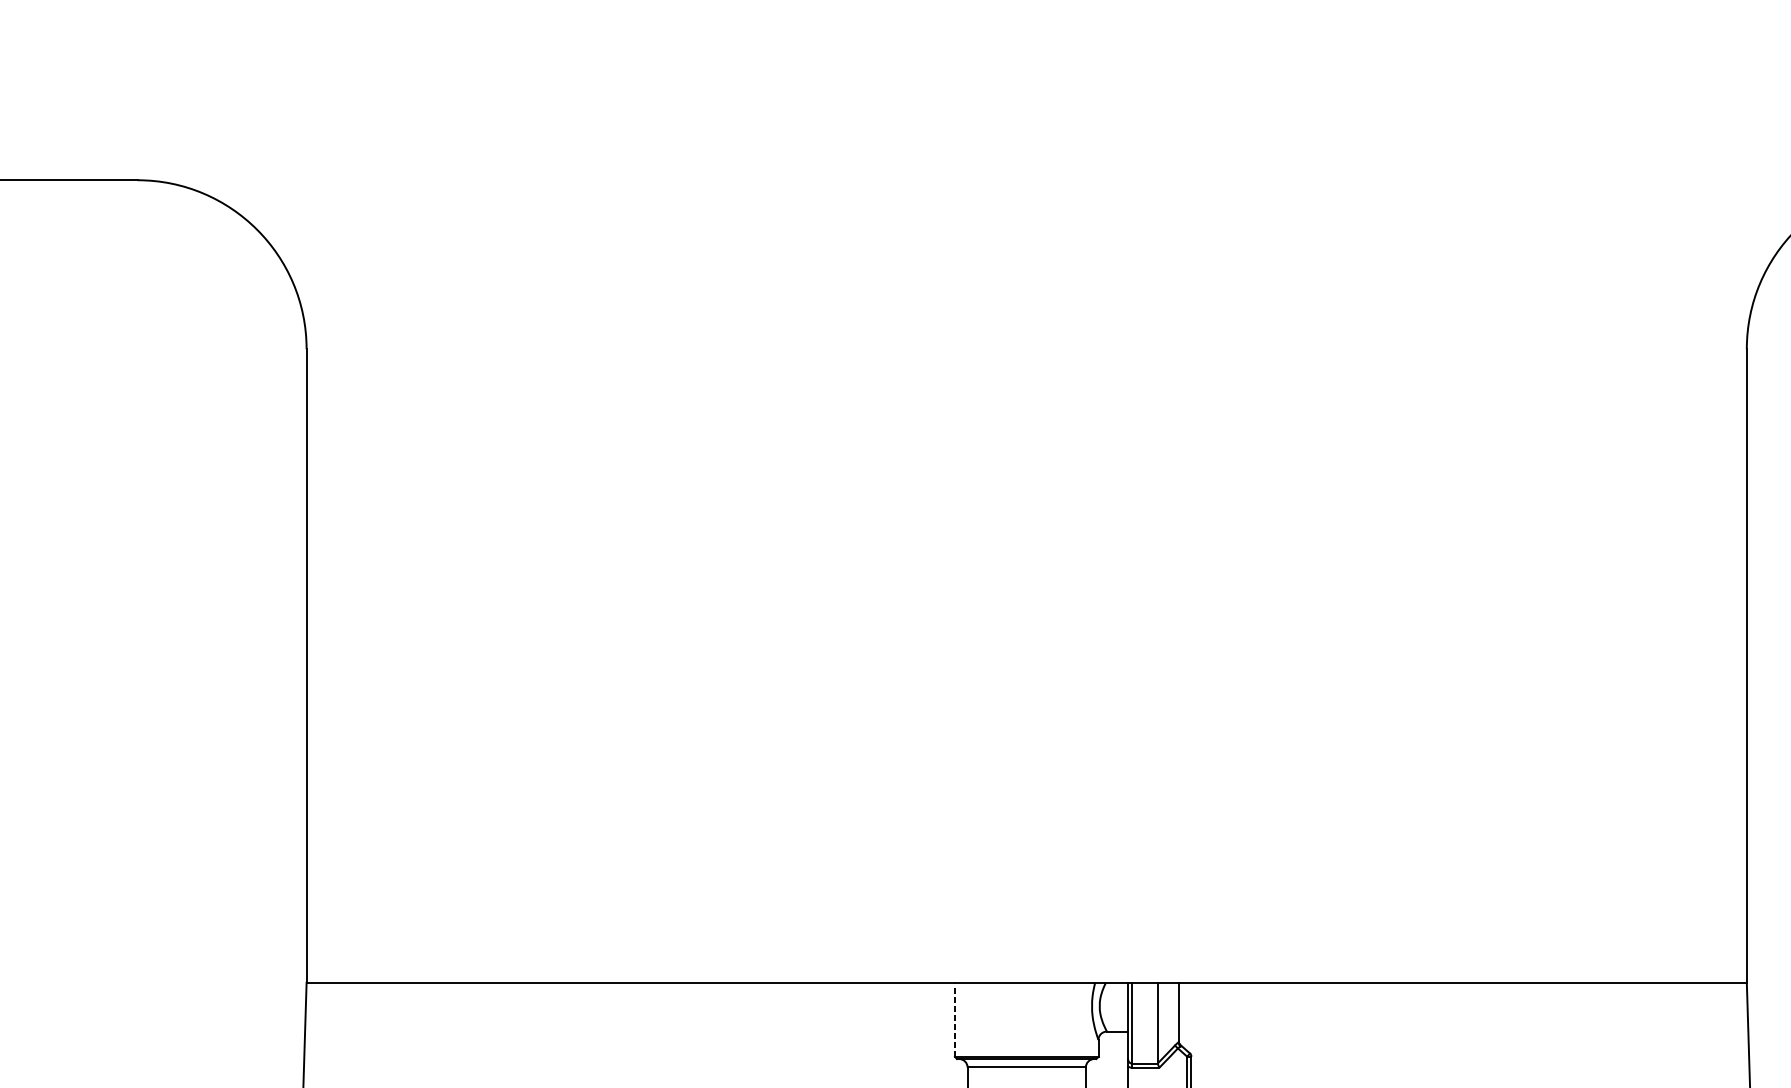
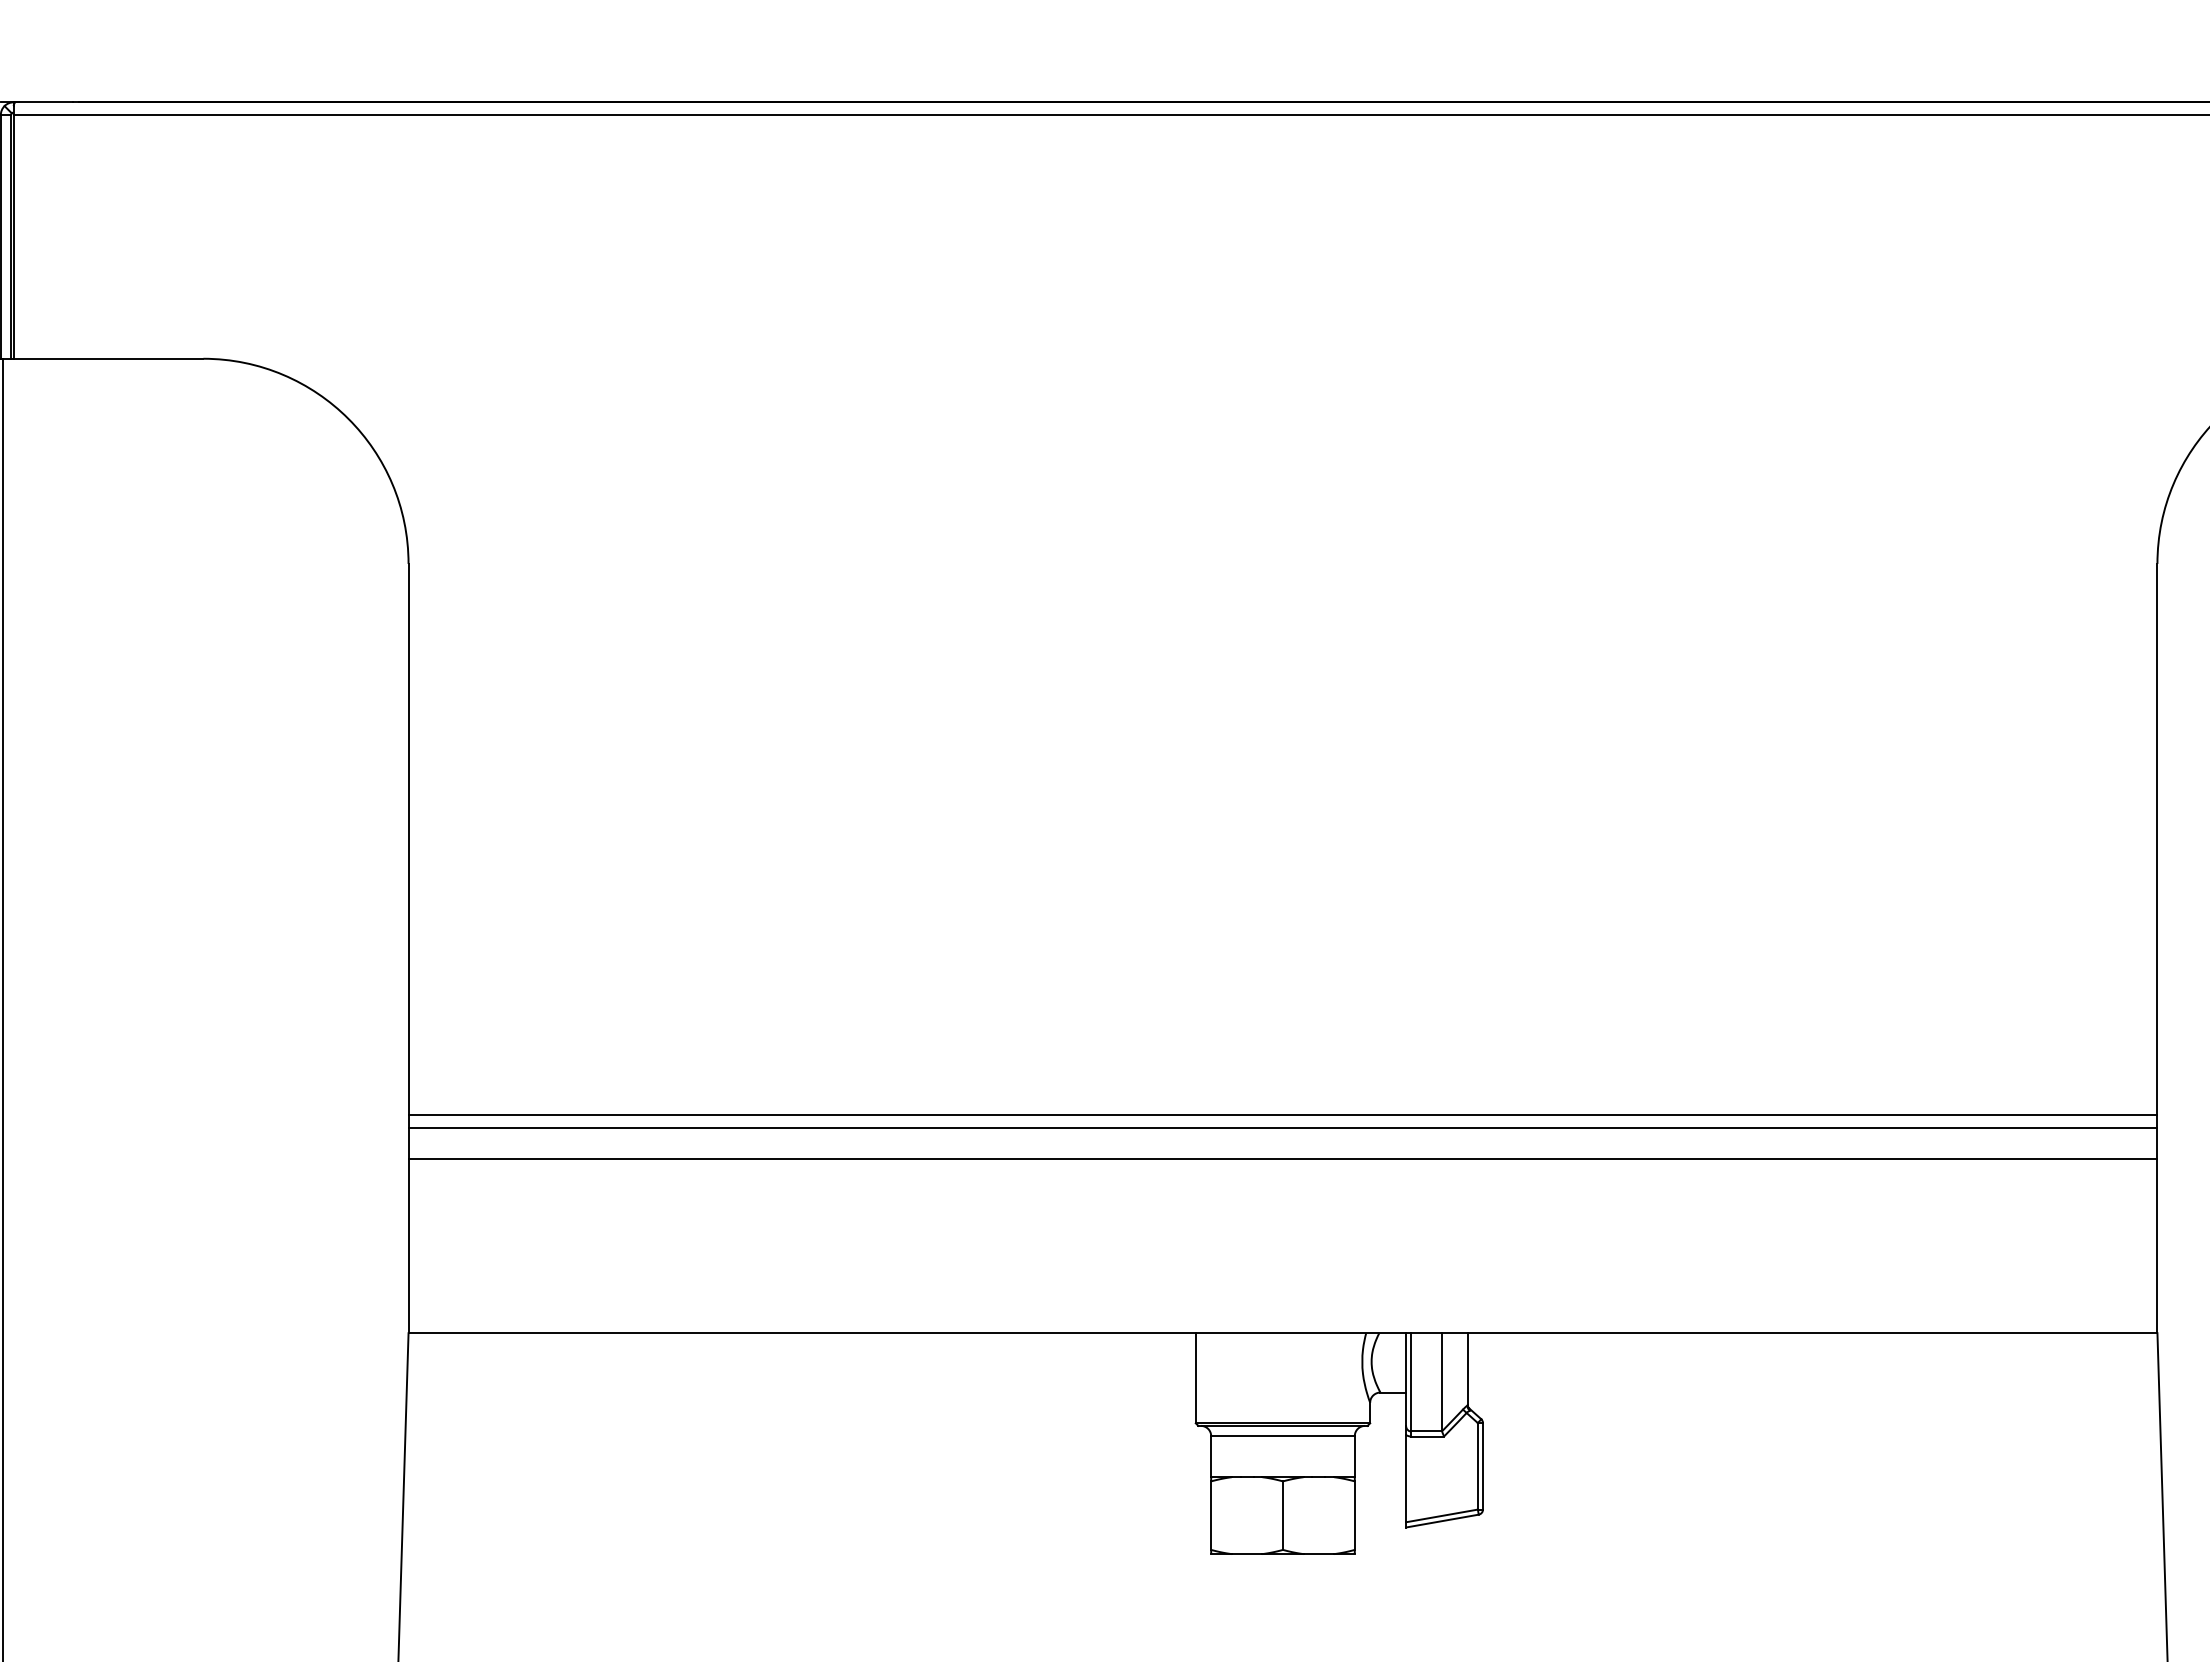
line: (1026, 803) -> (1282, 1115), added
line: (1026, 814) -> (1282, 1128), added
line: (1026, 838) -> (1282, 1158), added
line: (954, 1019) -> (1195, 1377), dashed -> solid

